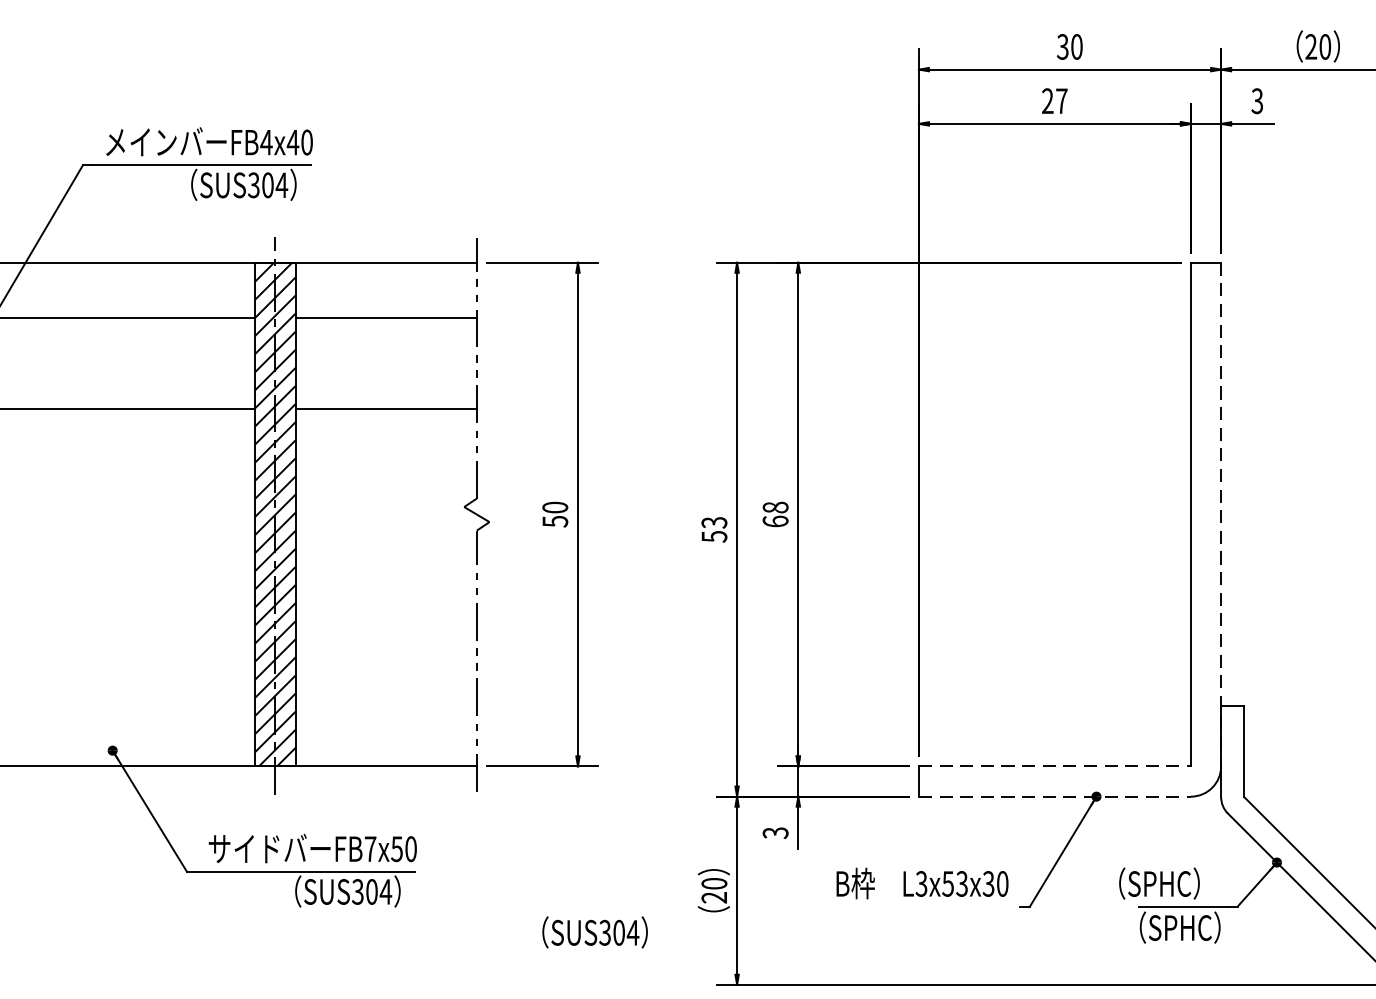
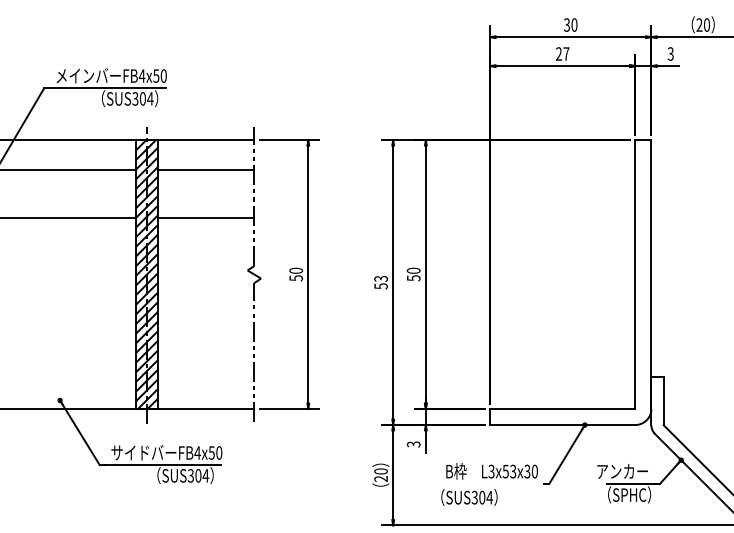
text: (293, 141) -> (156, 75), FB4x40 -> FB4x50
text: (775, 514) -> (413, 274), 68 -> 50
line: (1221, 516) -> (651, 275), dashed -> solid
line: (1054, 765) -> (562, 408), dashed -> solid
line: (1054, 797) -> (562, 425), dashed -> solid
text: (370, 848) -> (197, 452), FB7x50 -> FB4x50
text: (1166, 881) -> (622, 470), （SPHC） -> アンカー
text: (595, 932) -> (469, 497), moved

